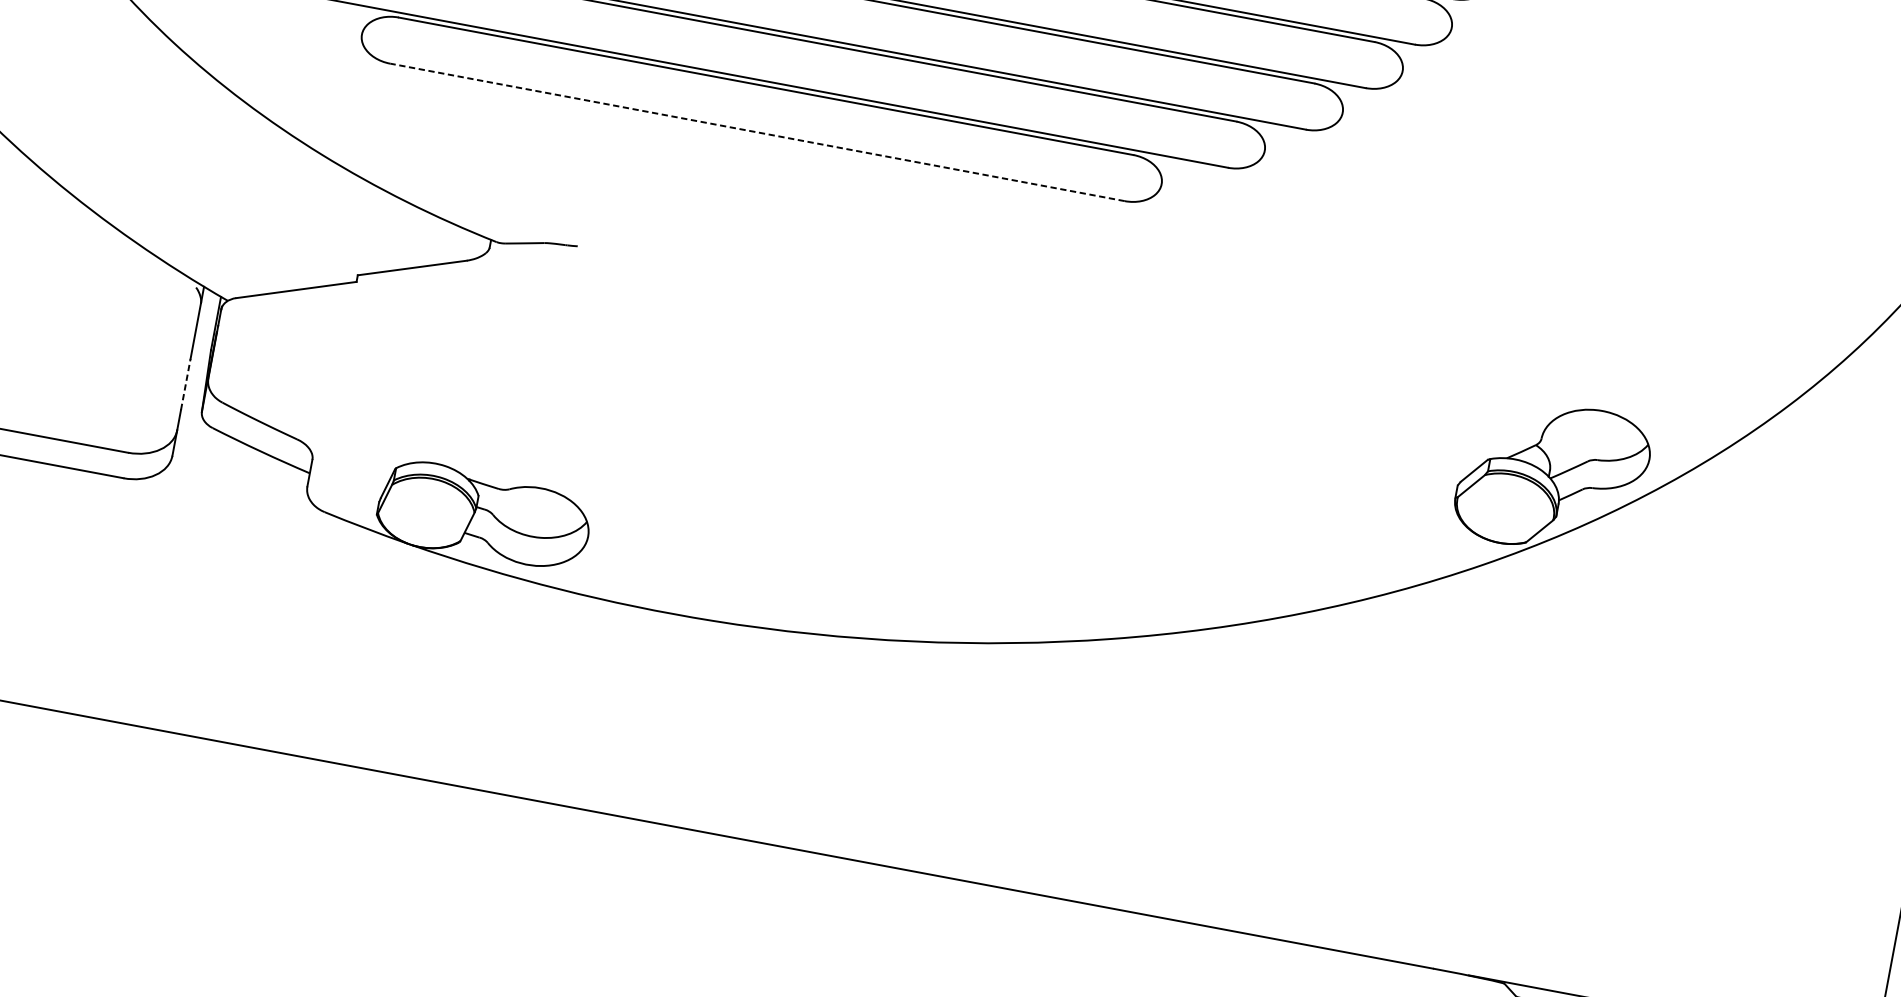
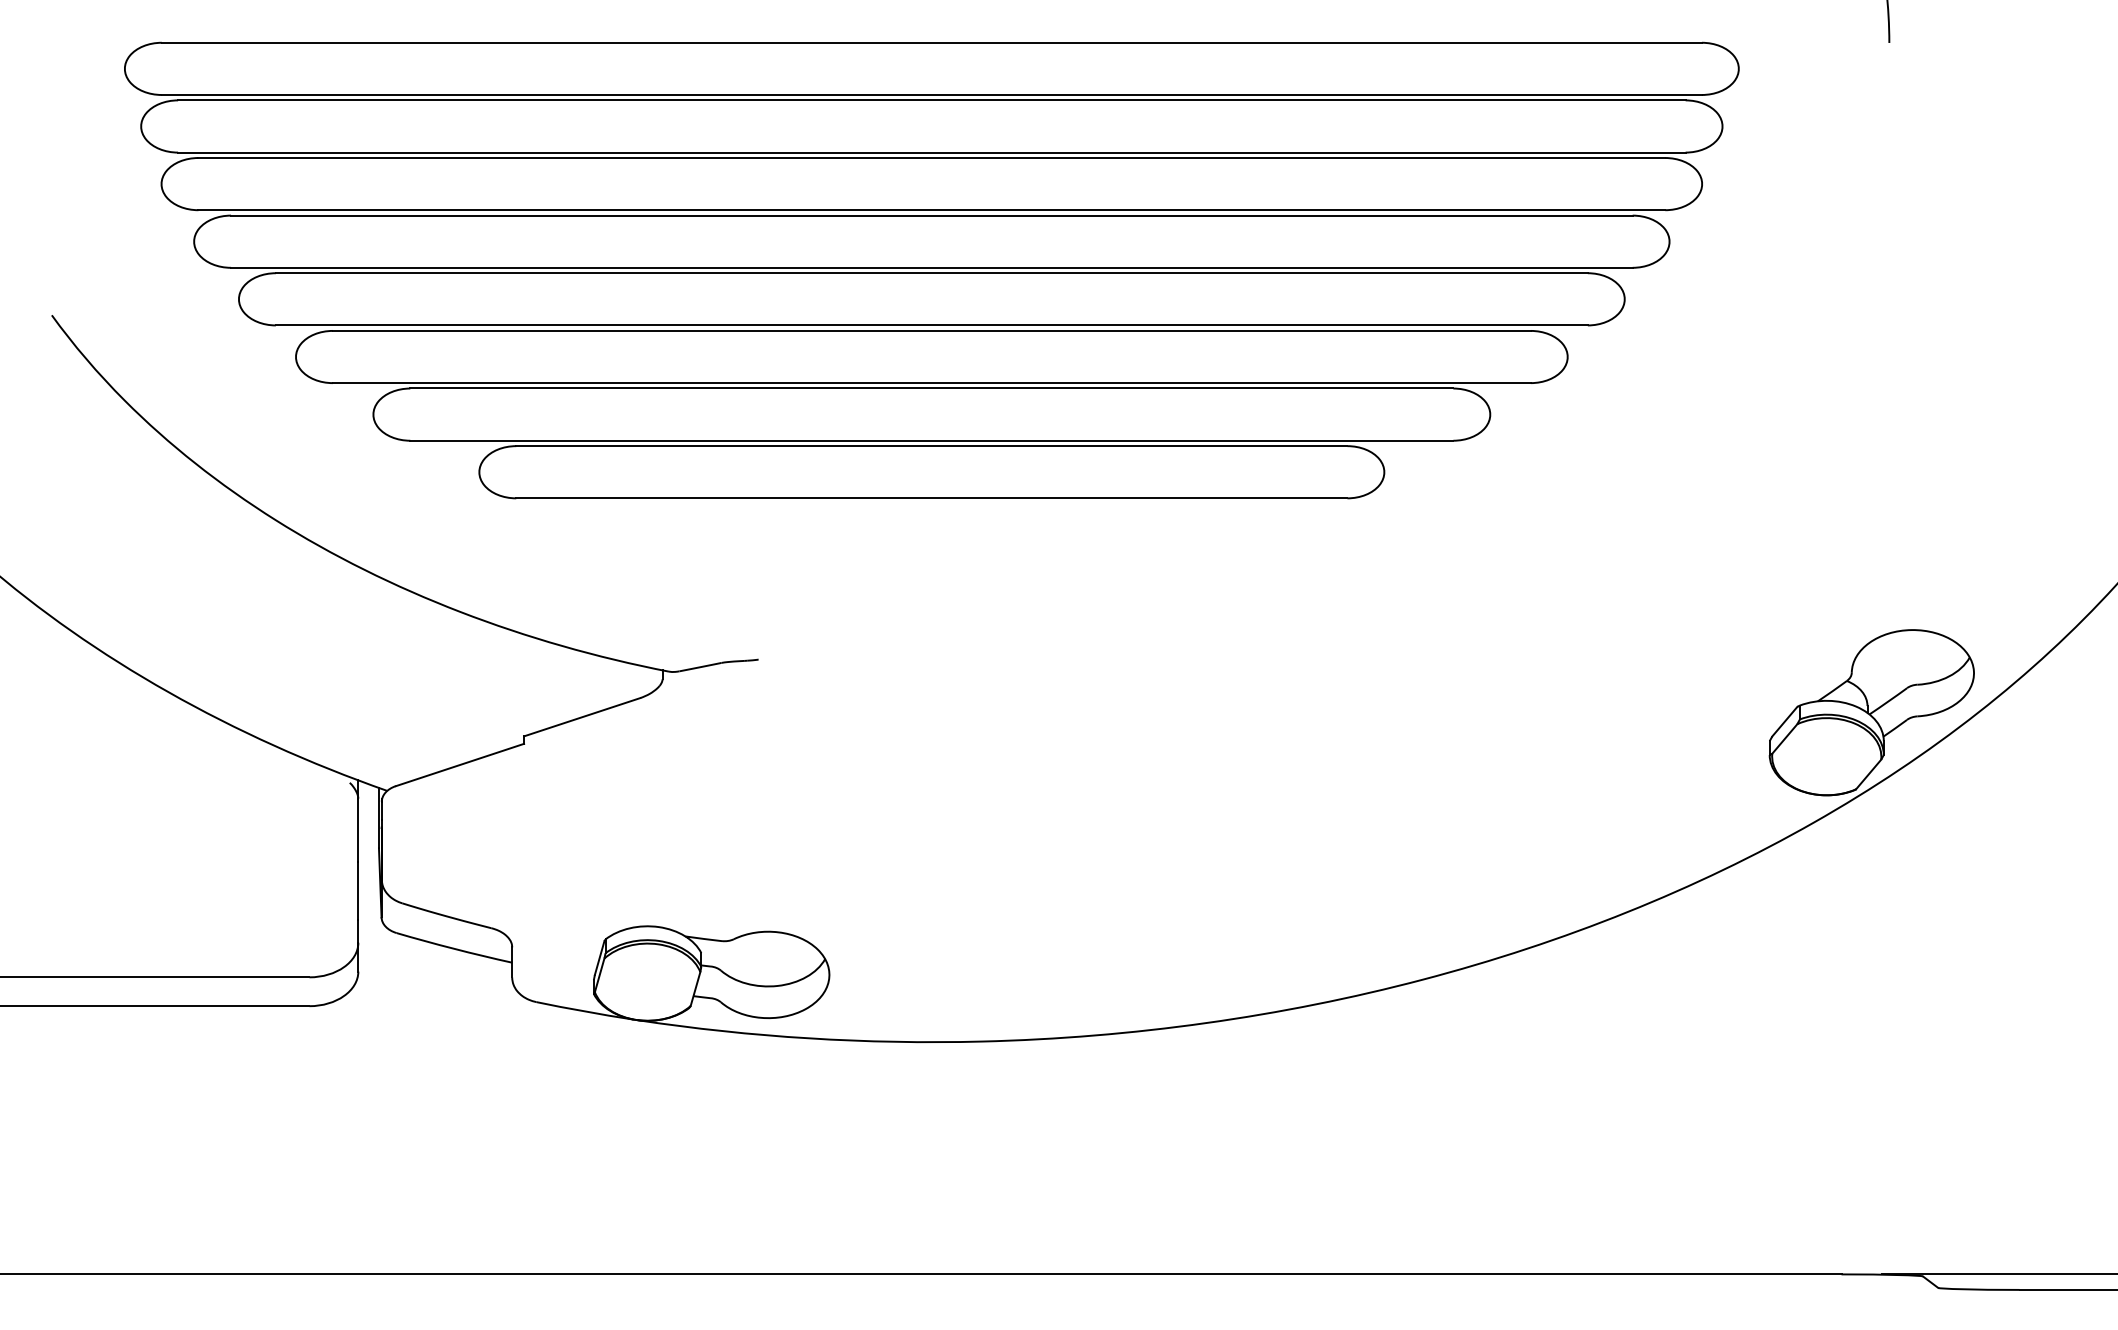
line: (757, 132) -> (931, 498), dashed -> solid
line: (186, 384) -> (358, 890), dashed -> solid

